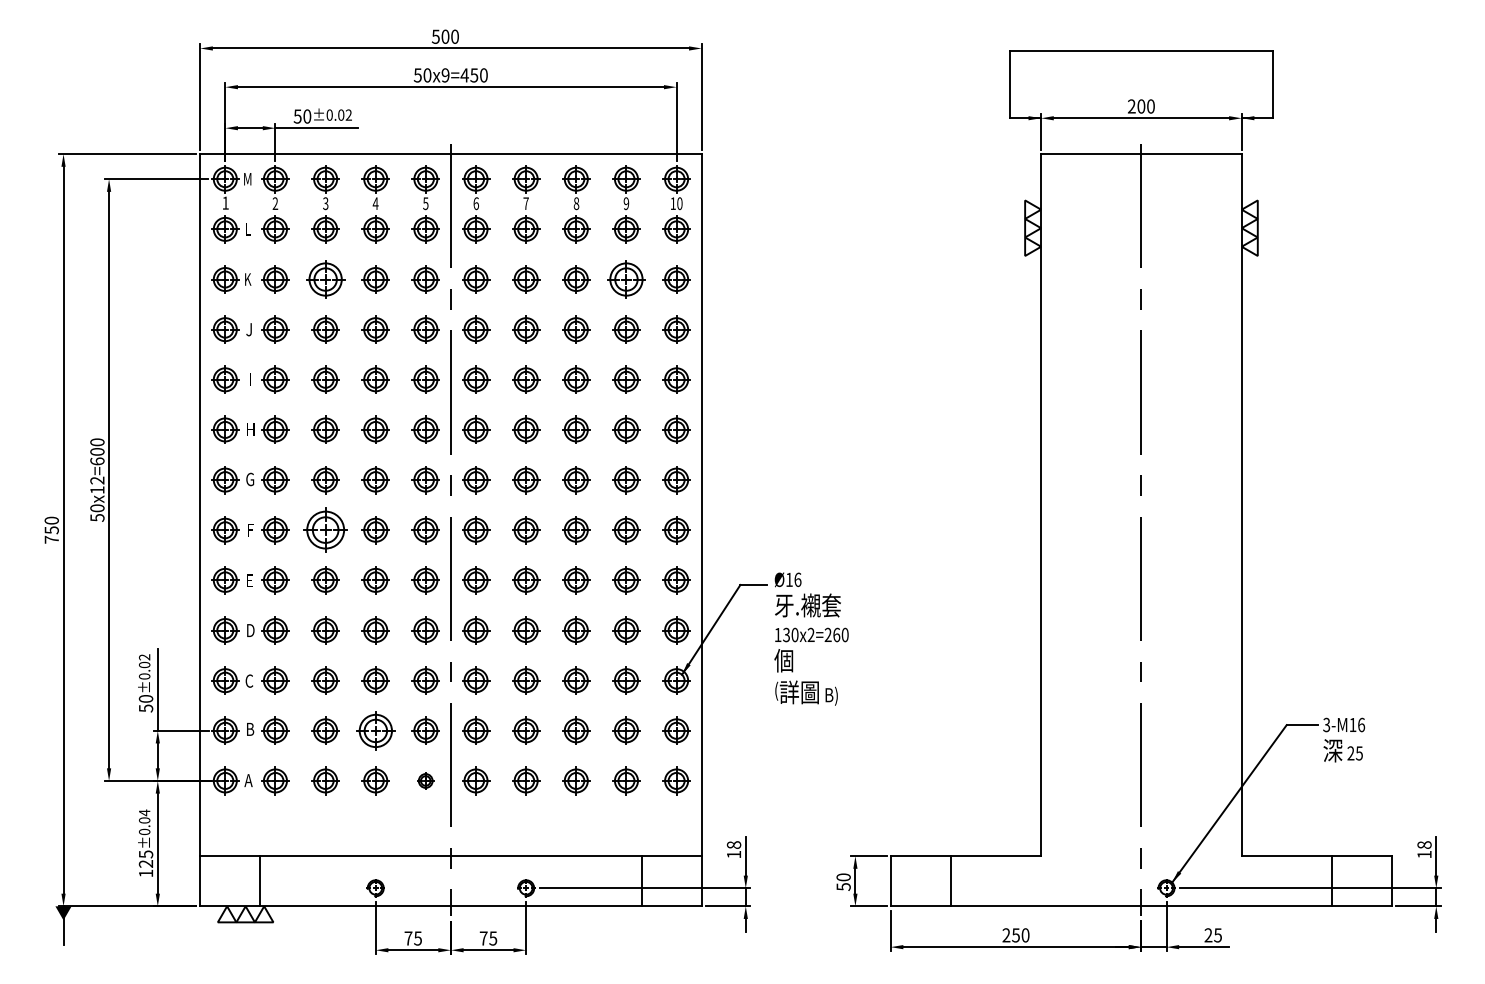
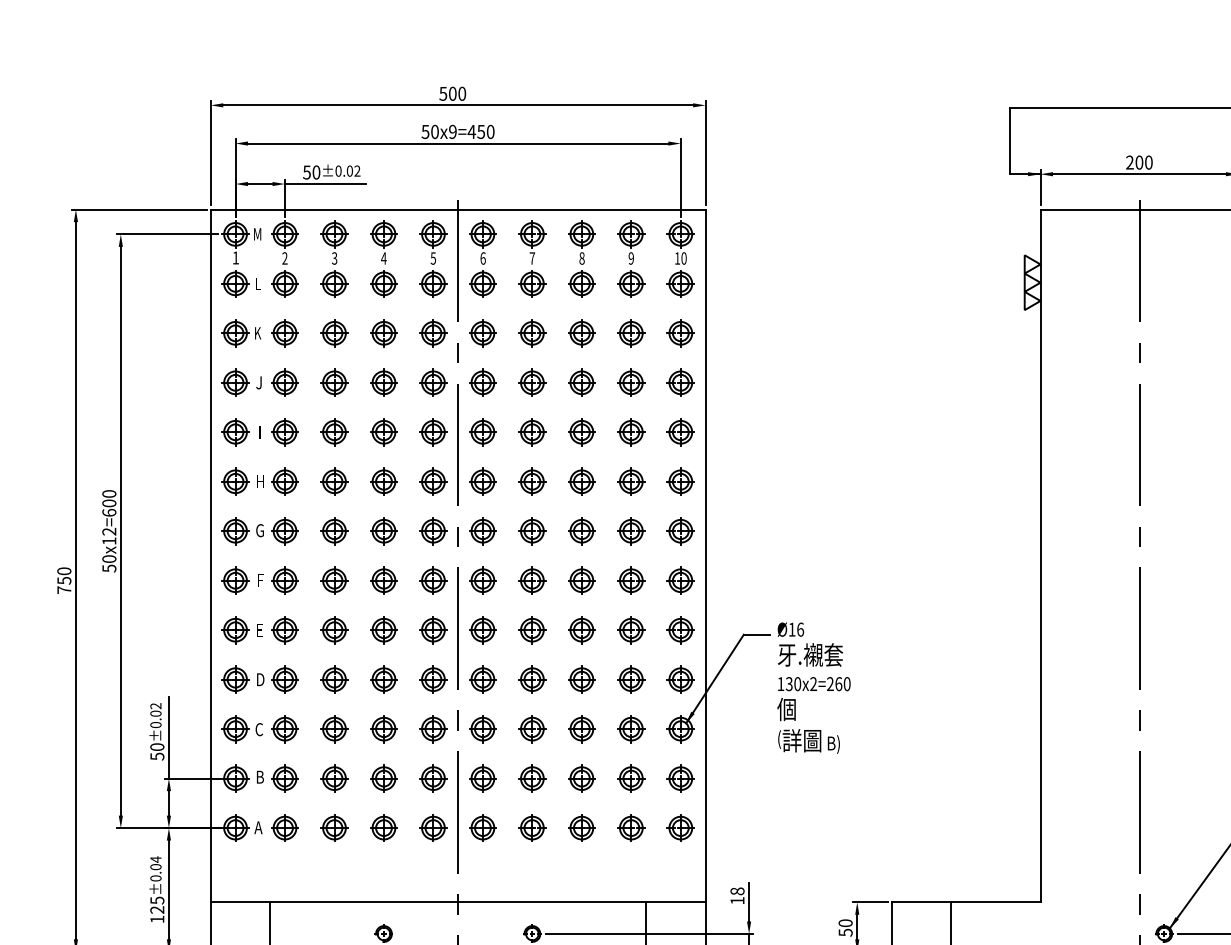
part: (325, 279) -> (334, 333), size x0.71
part: (626, 279) -> (631, 333), size x0.71
part: (325, 530) -> (334, 580), size x0.62
part: (375, 730) -> (383, 778), size x0.71
part: (425, 780) -> (433, 827), size x1.67

